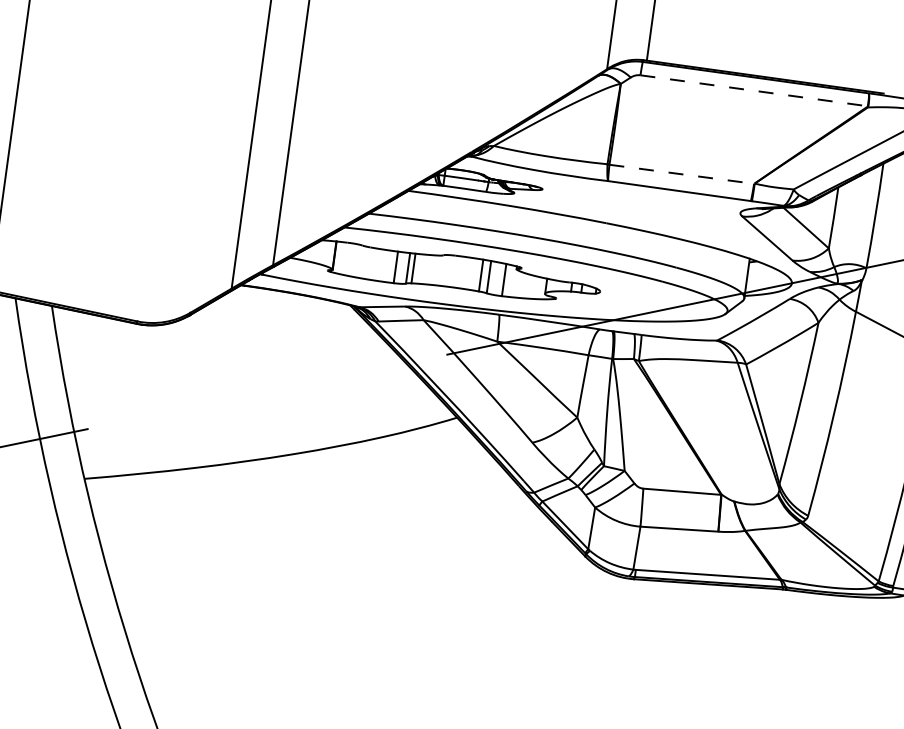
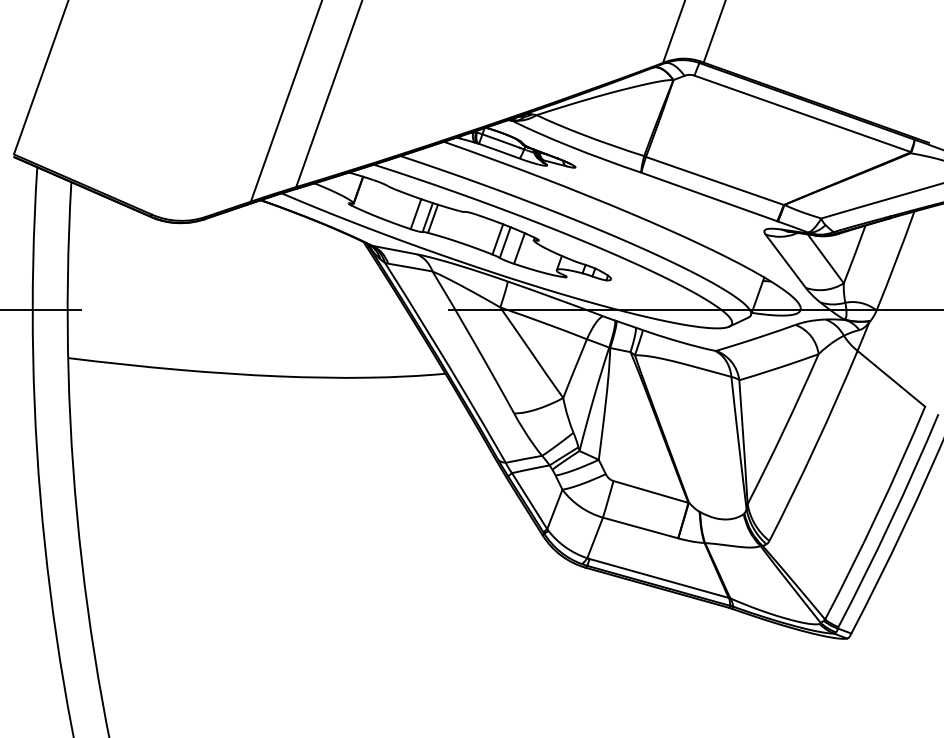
line: (753, 90) -> (802, 113), dashed -> solid
line: (681, 173) -> (714, 180), dashed -> solid

